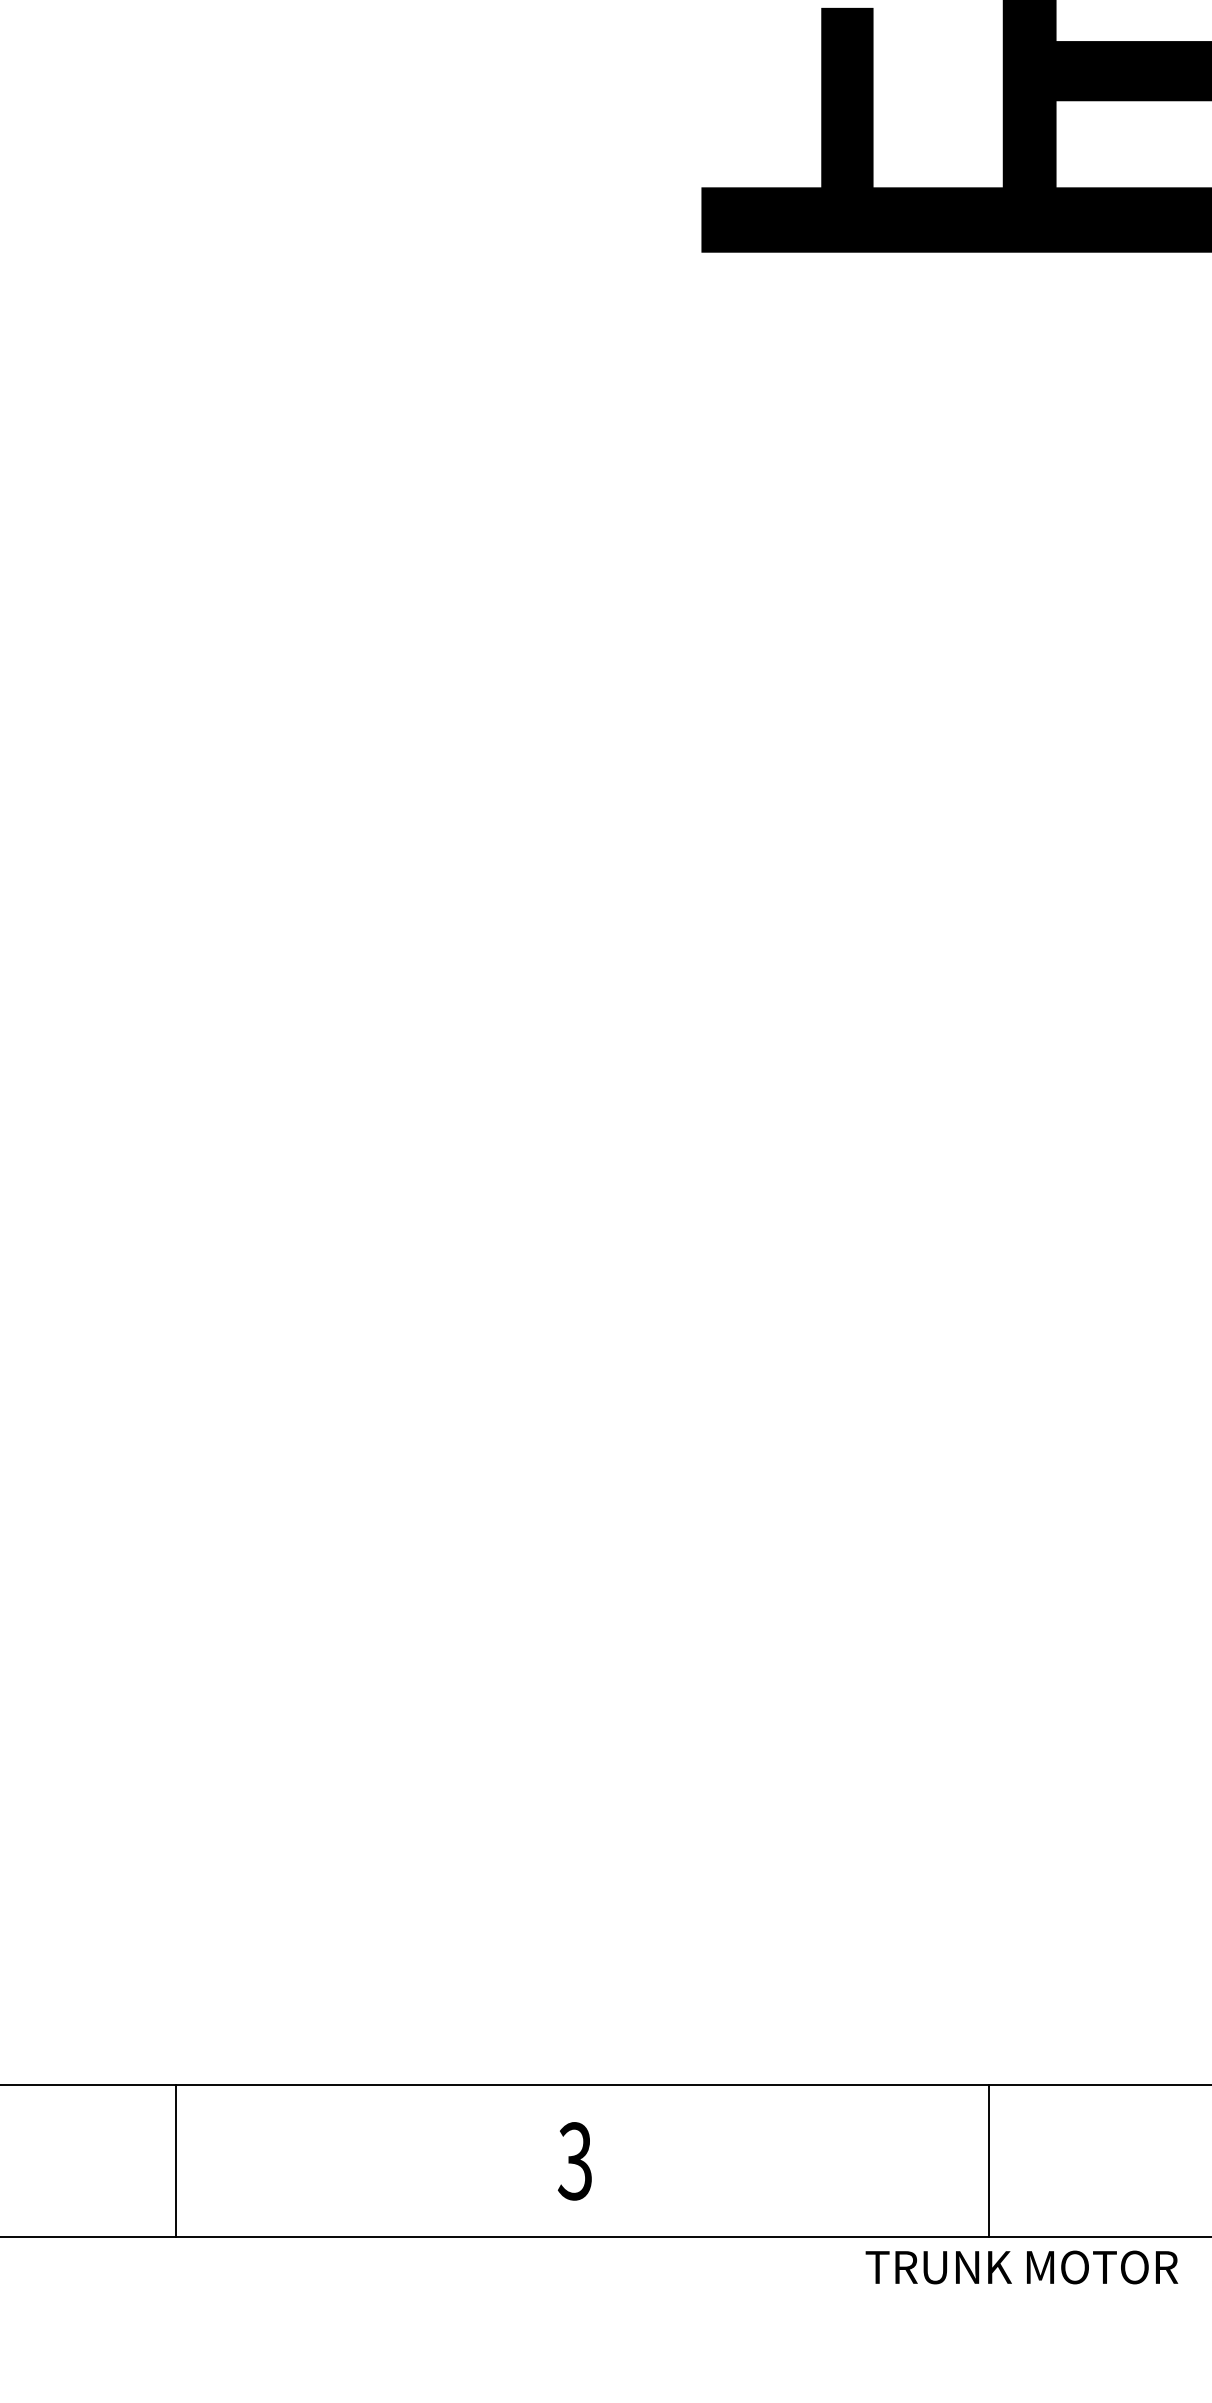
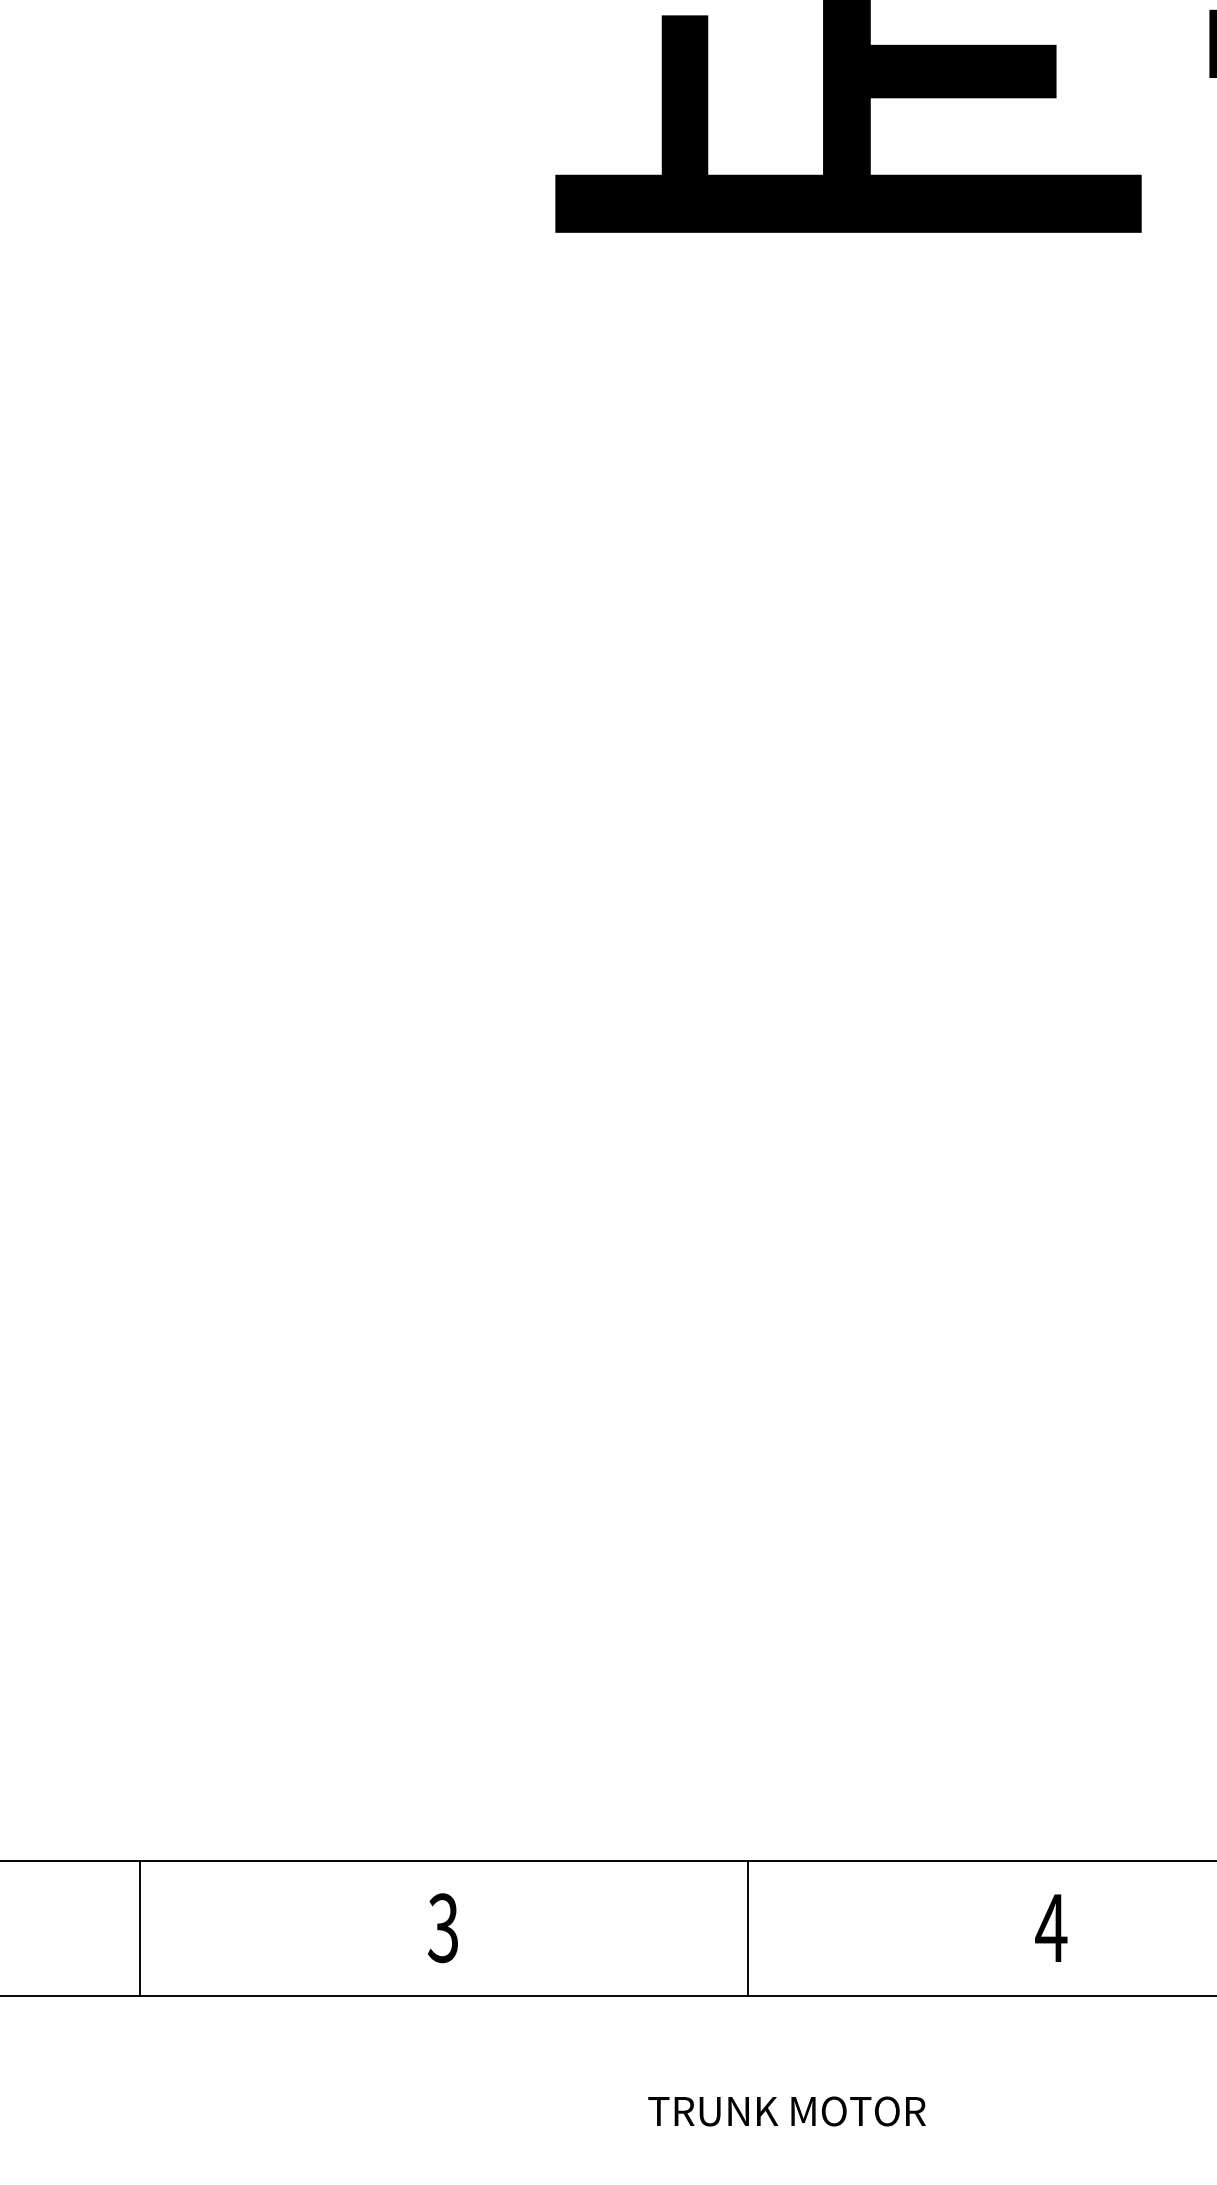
line: (175, 2160) -> (139, 1927), moved
line: (988, 2160) -> (747, 1927), moved
text: (1021, 2267) -> (786, 2111), moved

